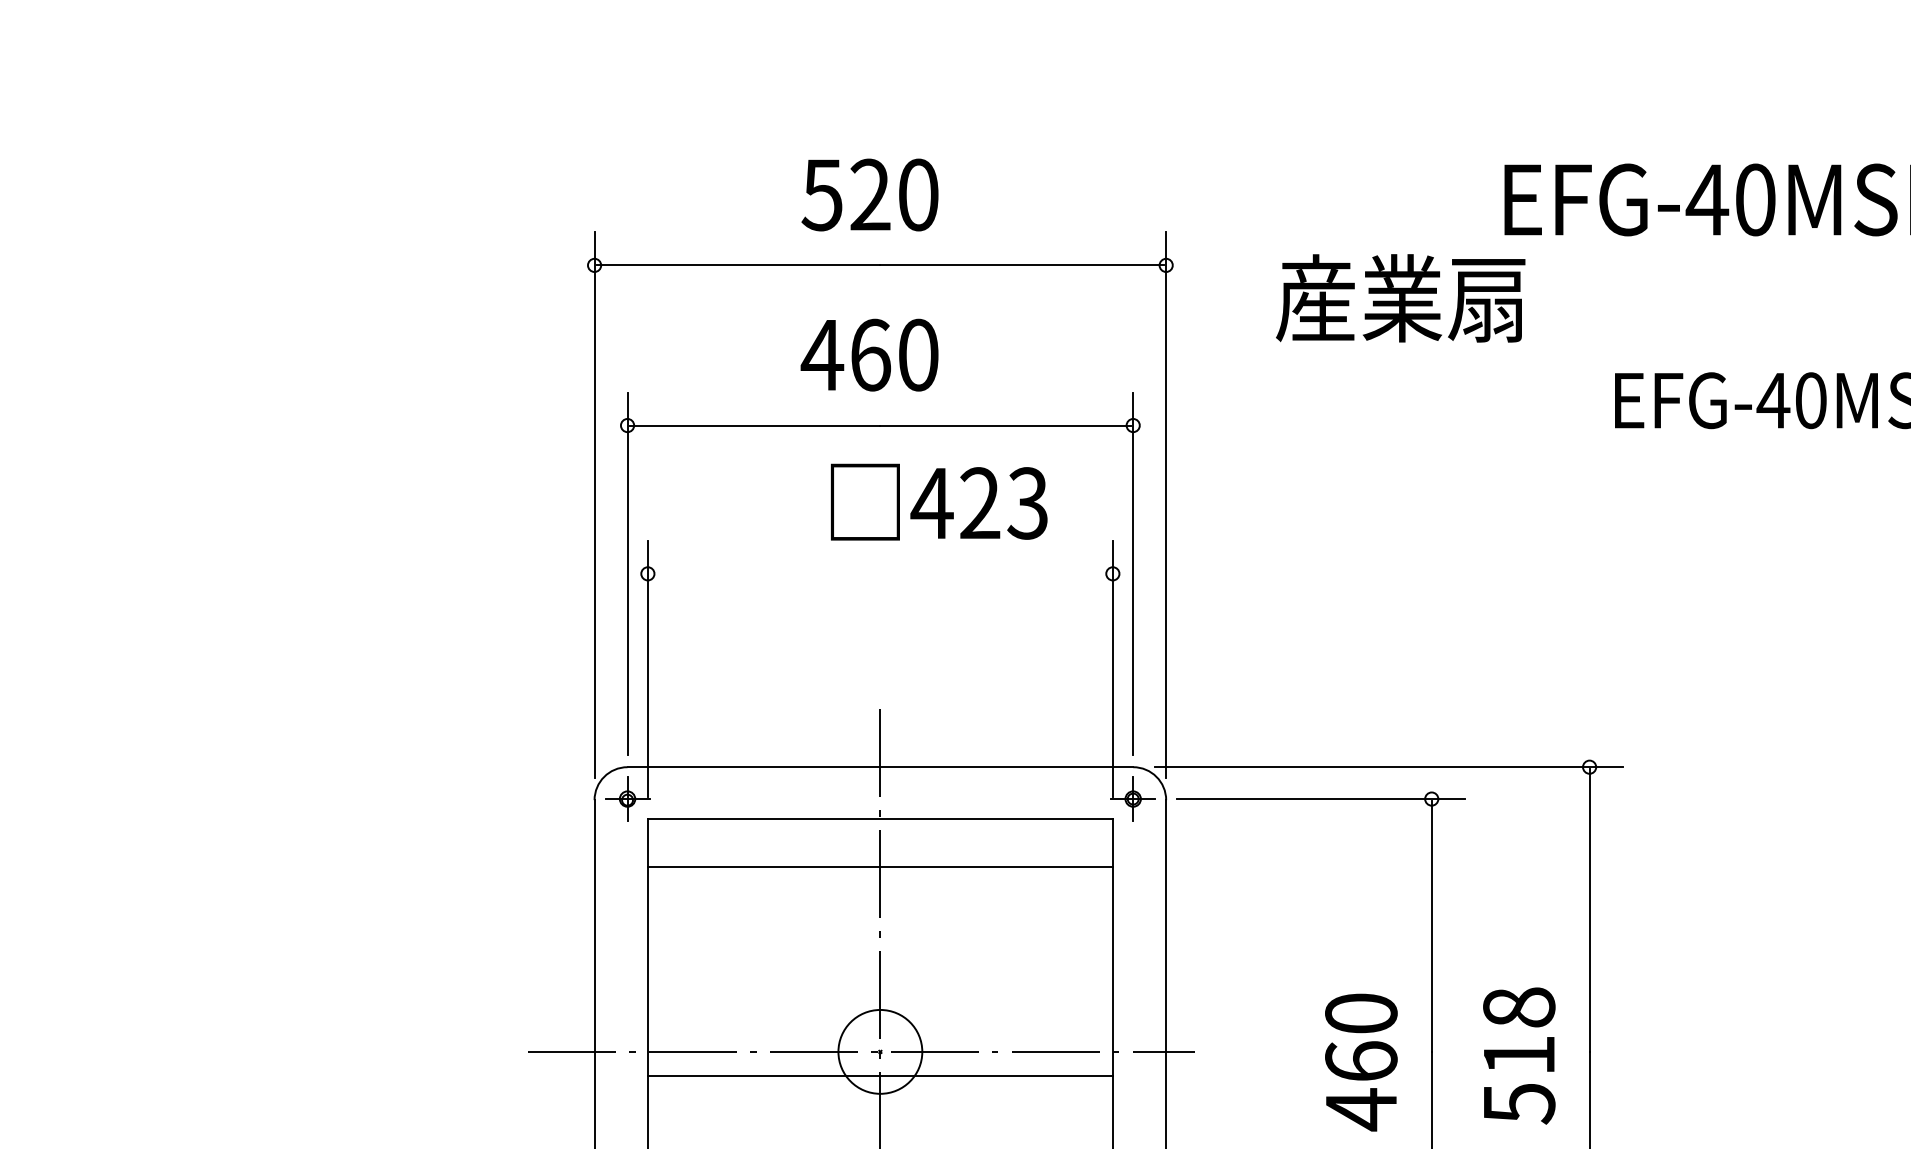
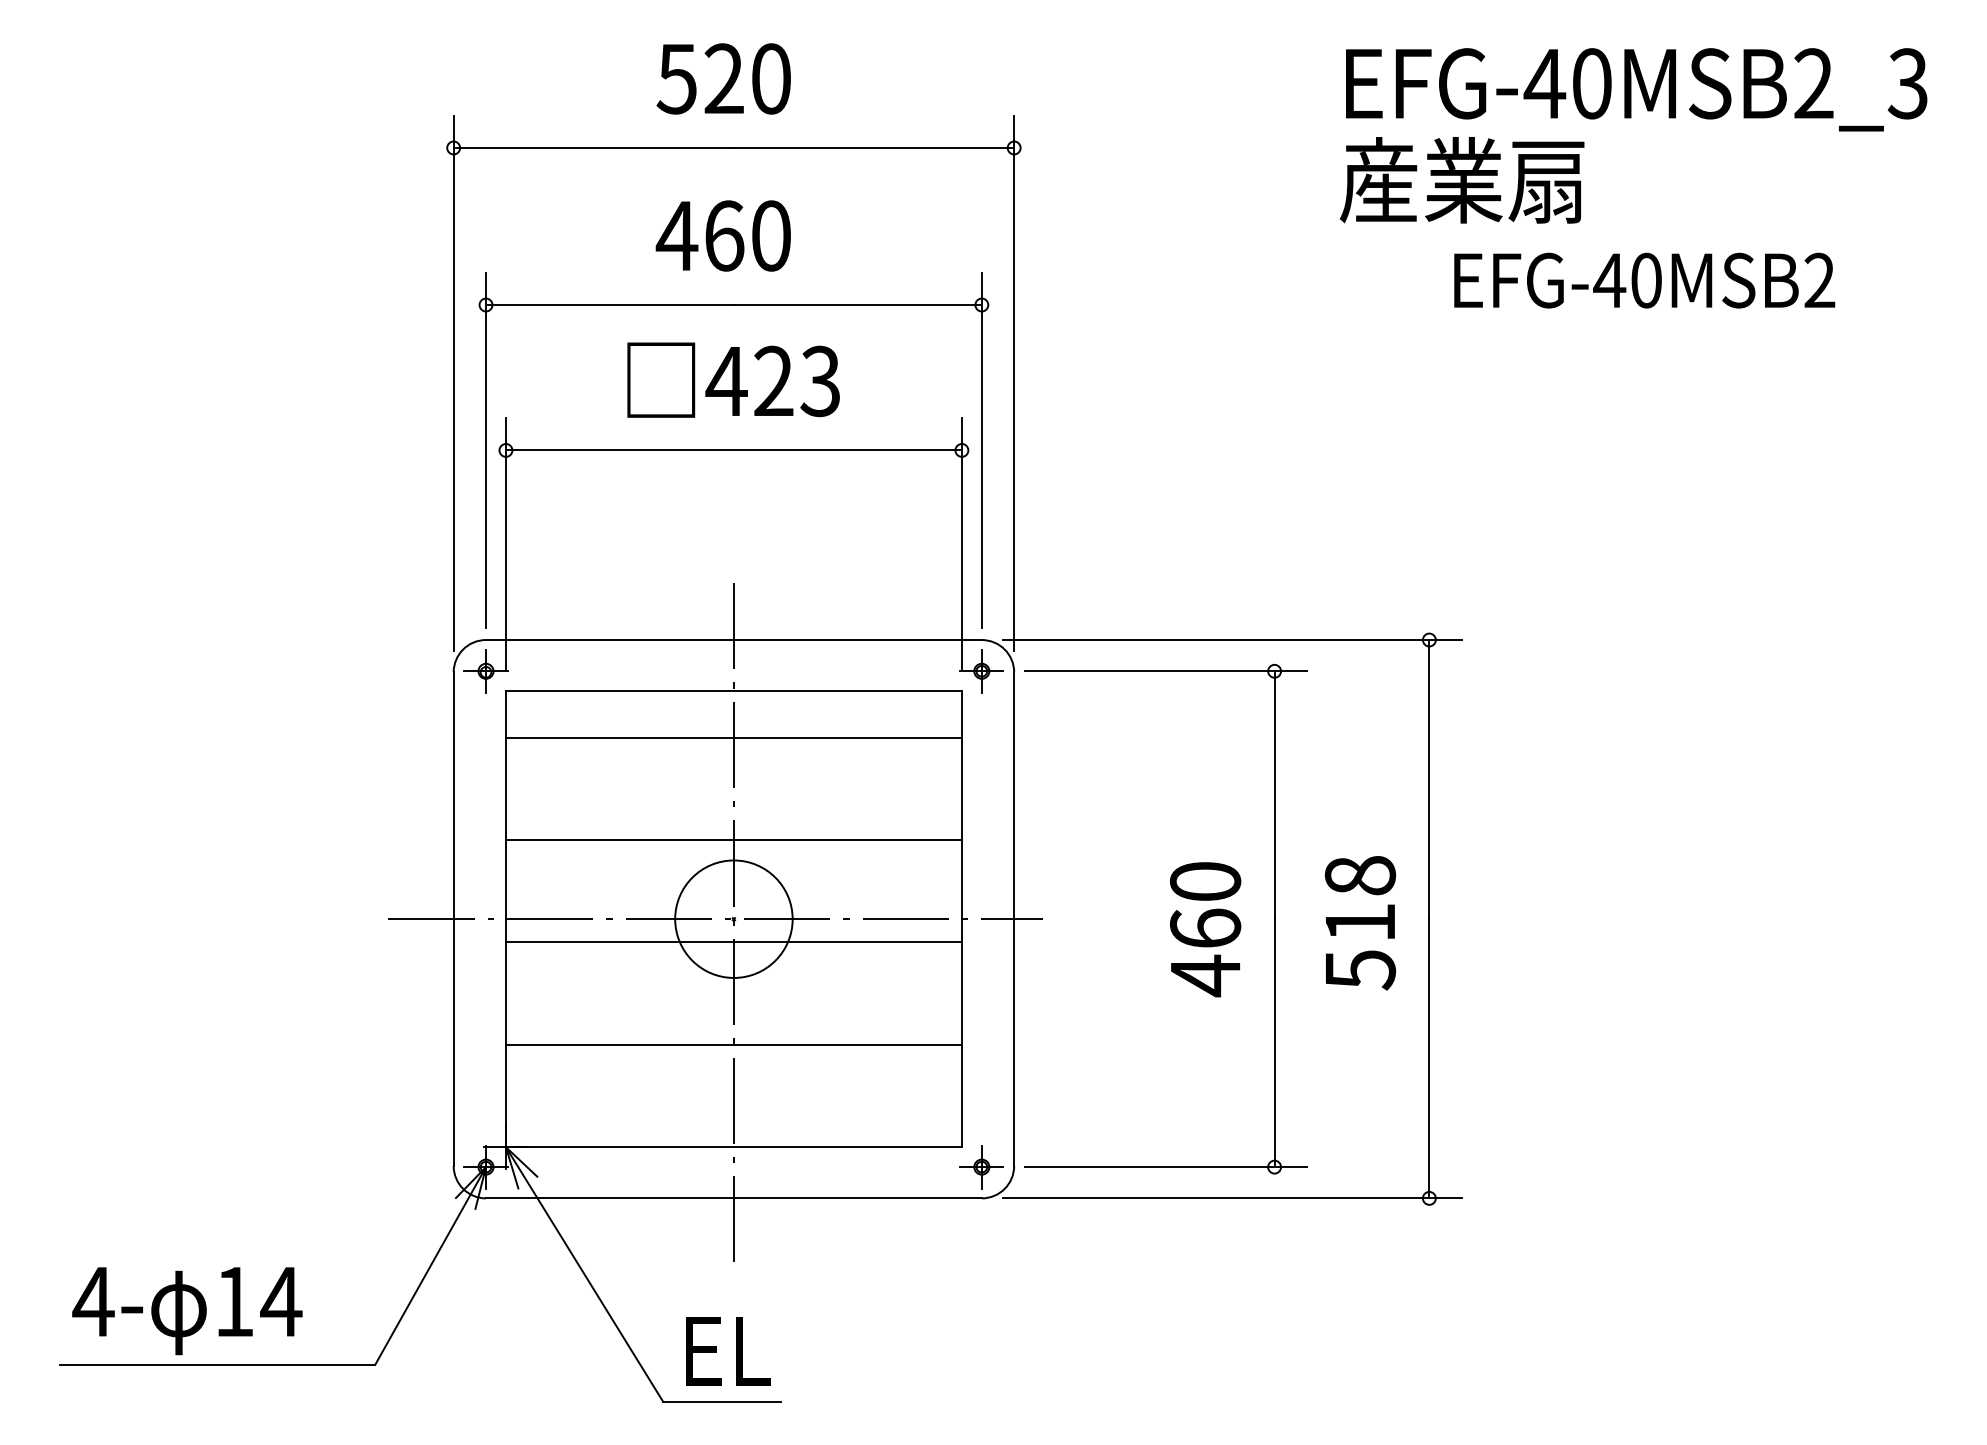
text: (1401, 298) -> (1462, 180), moved
text: (939, 501) -> (733, 379), moved
line: (879, 573) -> (733, 450), added
line: (879, 970) -> (733, 839), added
circle: (879, 1051) -> (733, 918), size x1.43

